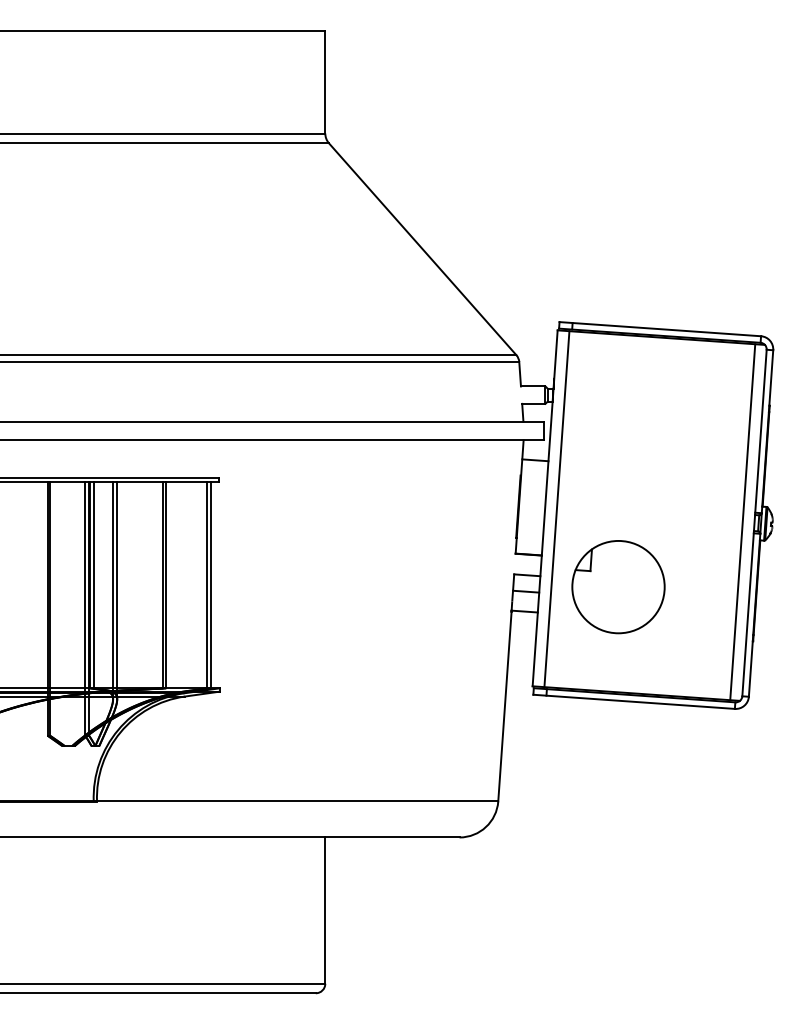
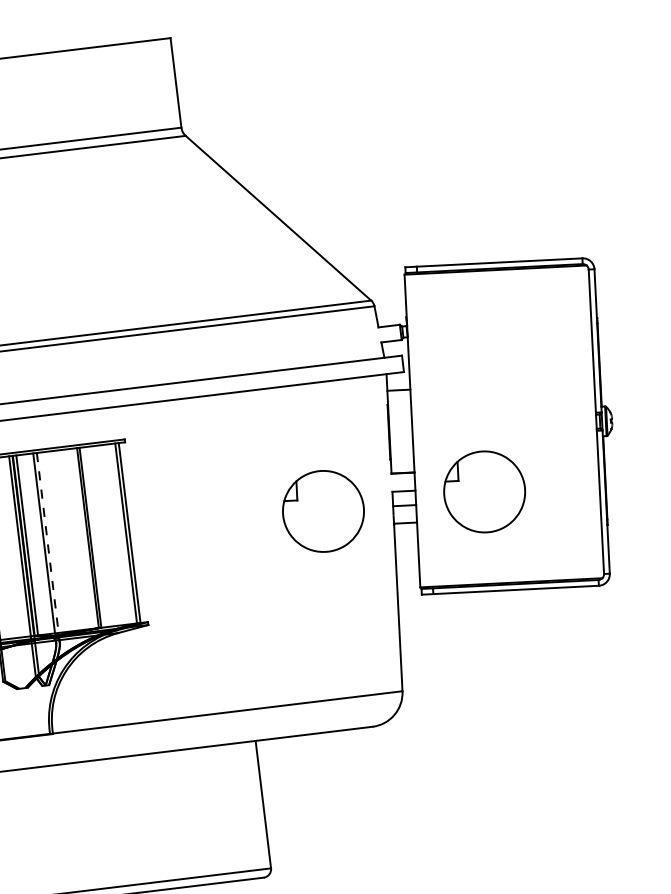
line: (556, 509) -> (422, 430), removed
line: (742, 522) -> (585, 422), removed
part: (433, 587) -> (323, 511), added
line: (117, 590) -> (48, 547), solid -> dashed

